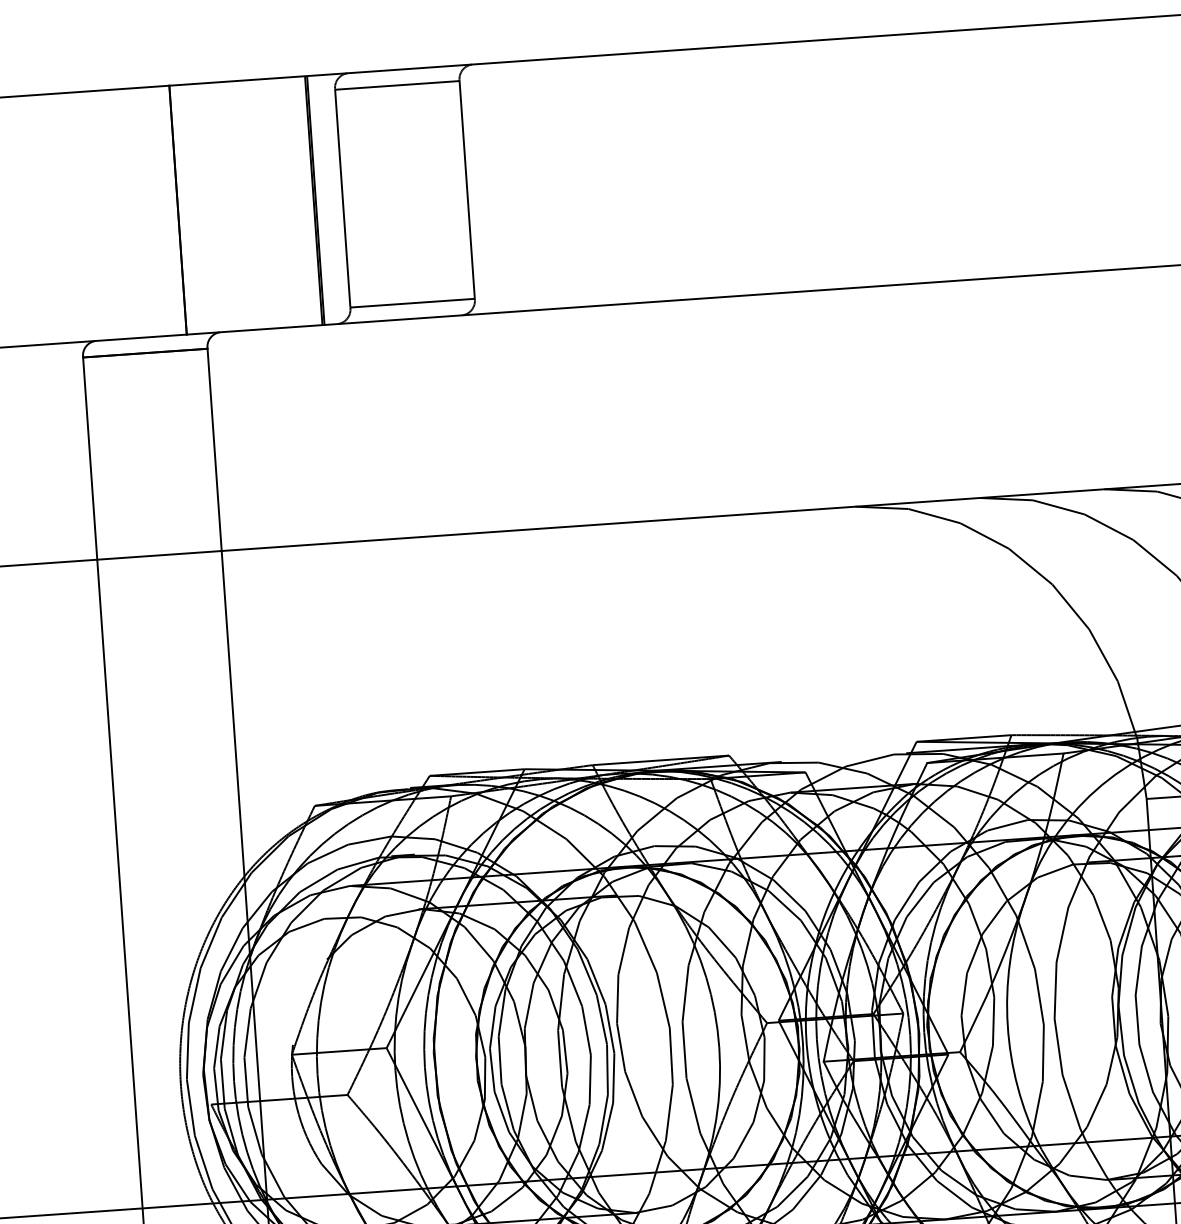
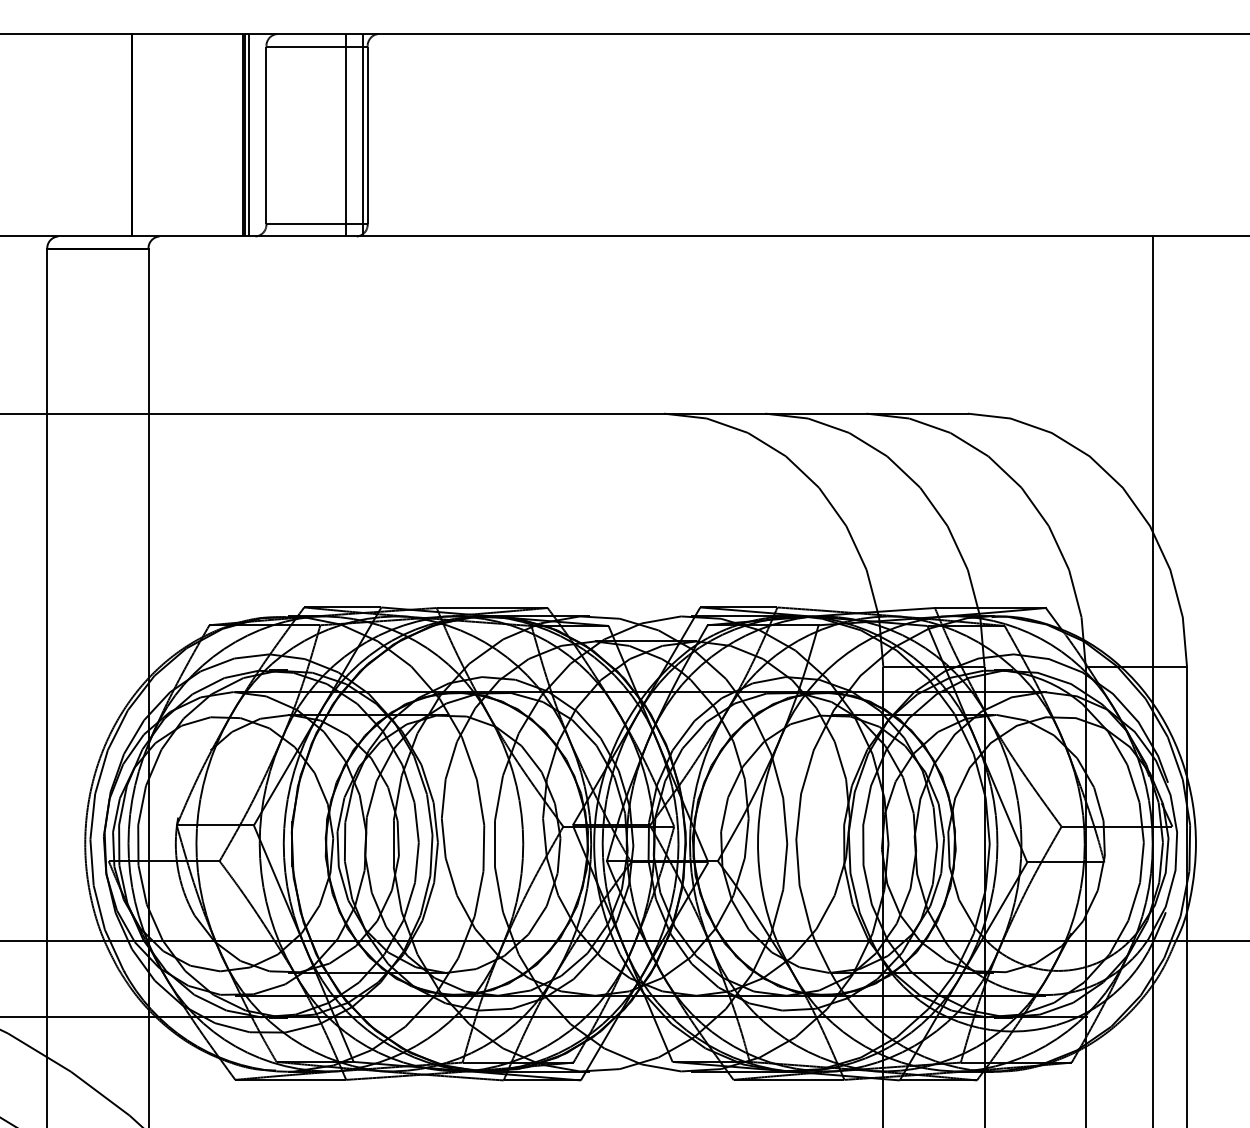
line: (462, 190) -> (363, 135), added
line: (439, 192) -> (345, 135), added
line: (321, 200) -> (249, 135), added

